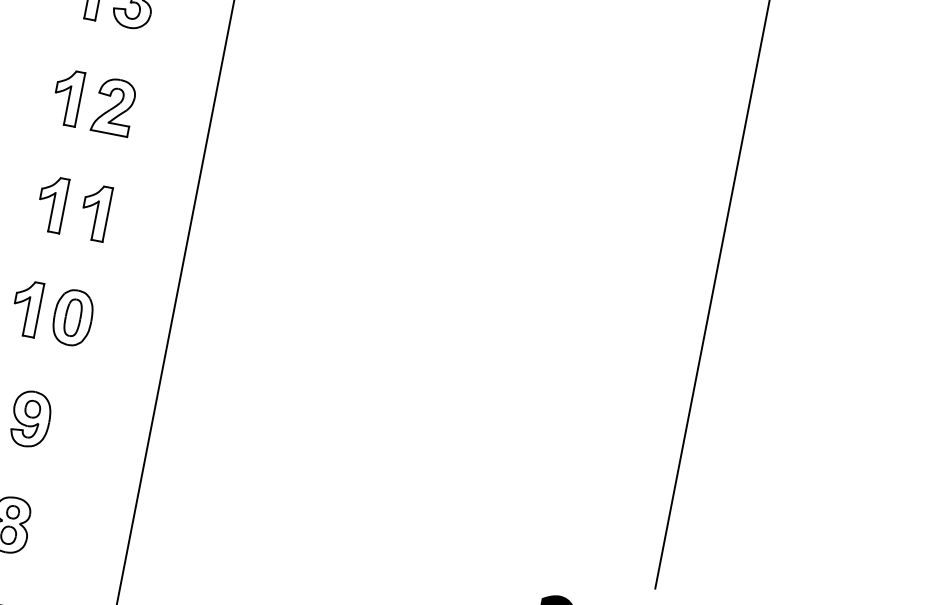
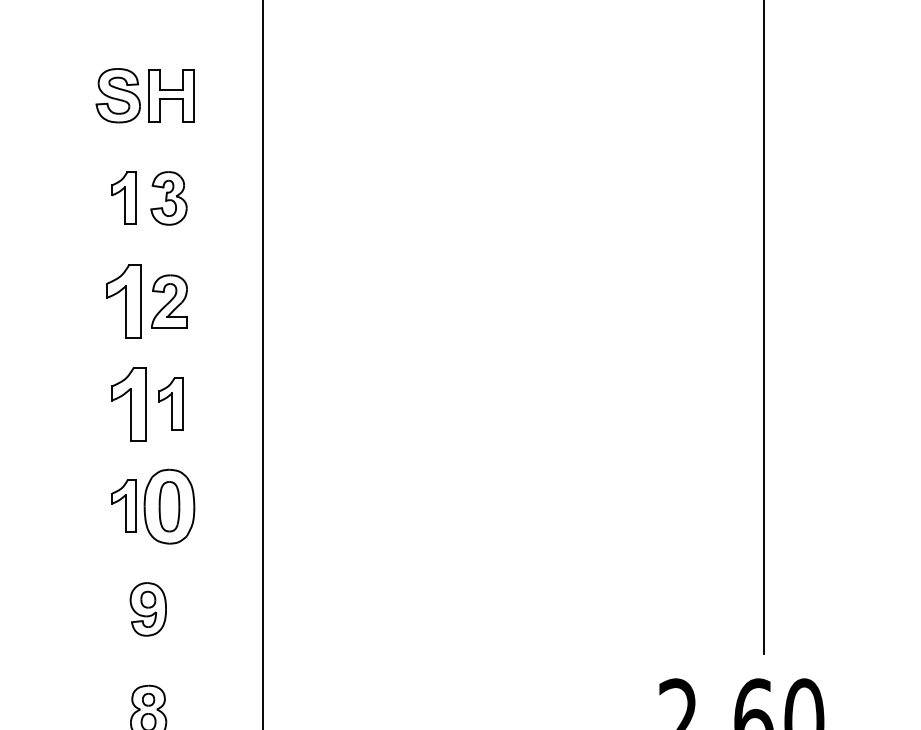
part: (66, 97) -> (123, 301), size x1.4
part: (51, 203) -> (128, 403), size x1.4
part: (72, 317) -> (168, 506), size x1.4

